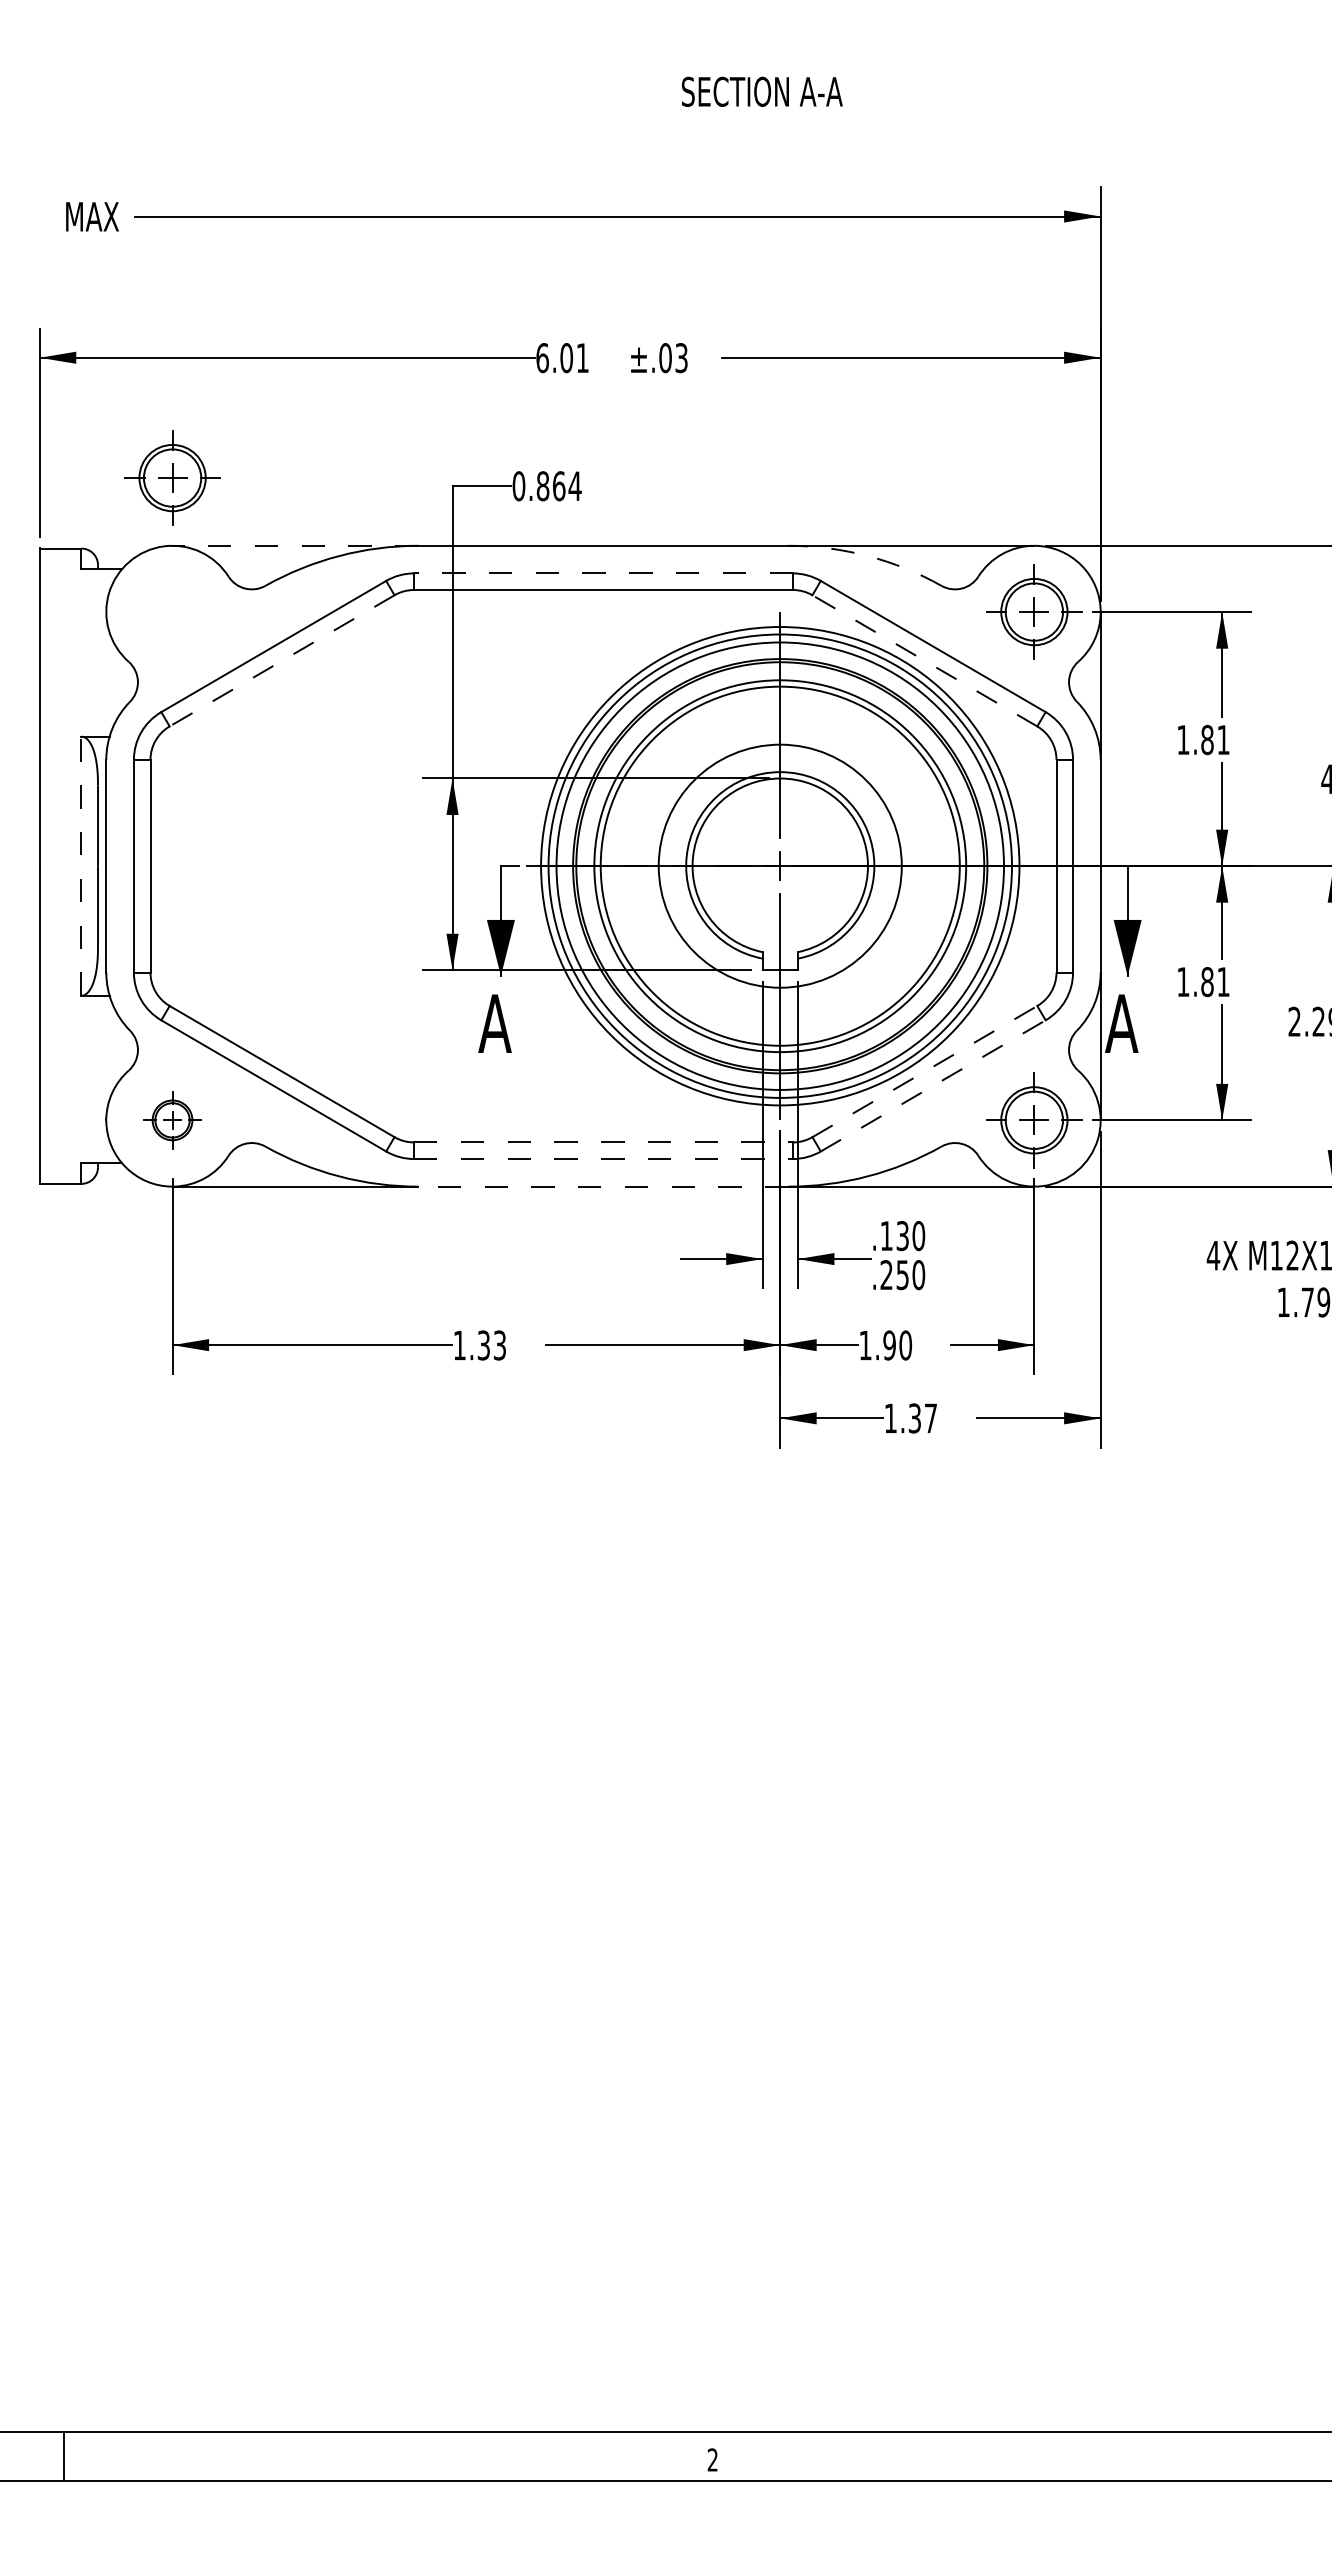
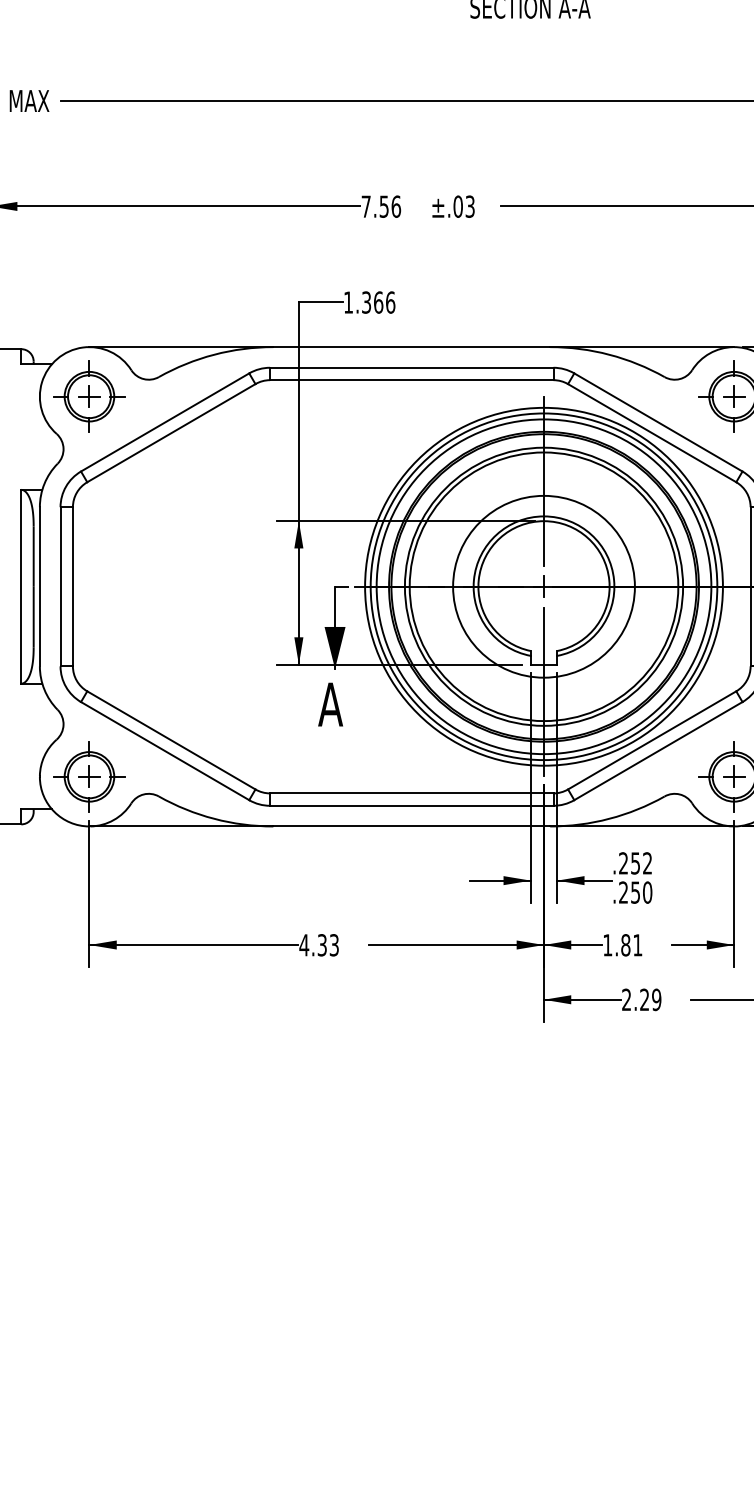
text: (562, 358) -> (381, 207), 6.01 -> 7.56
part: (172, 477) -> (89, 396), moved
text: (546, 486) -> (369, 302), 0.864 -> 1.366
line: (295, 545) -> (181, 346), dashed -> solid
arc: (867, 555) -> (609, 354), dashed -> solid
line: (602, 573) -> (411, 367), dashed -> solid
line: (924, 660) -> (651, 432), dashed -> solid
line: (281, 661) -> (170, 433), dashed -> solid
line: (81, 866) -> (21, 586), dashed -> solid
line: (925, 1071) -> (652, 740), dashed -> solid
line: (933, 1085) -> (658, 750), dashed -> solid
part: (172, 1120) -> (89, 776), size x1.67
line: (603, 1142) -> (411, 793), dashed -> solid
line: (603, 1159) -> (411, 806), dashed -> solid
line: (603, 1186) -> (411, 826), dashed -> solid
text: (902, 1236) -> (635, 863), .130 -> .252
text: (459, 1345) -> (304, 945), 1.33 -> 4.33
text: (897, 1345) -> (631, 945), 1.90 -> 1.81
text: (910, 1418) -> (641, 999), 1.37 -> 2.29

